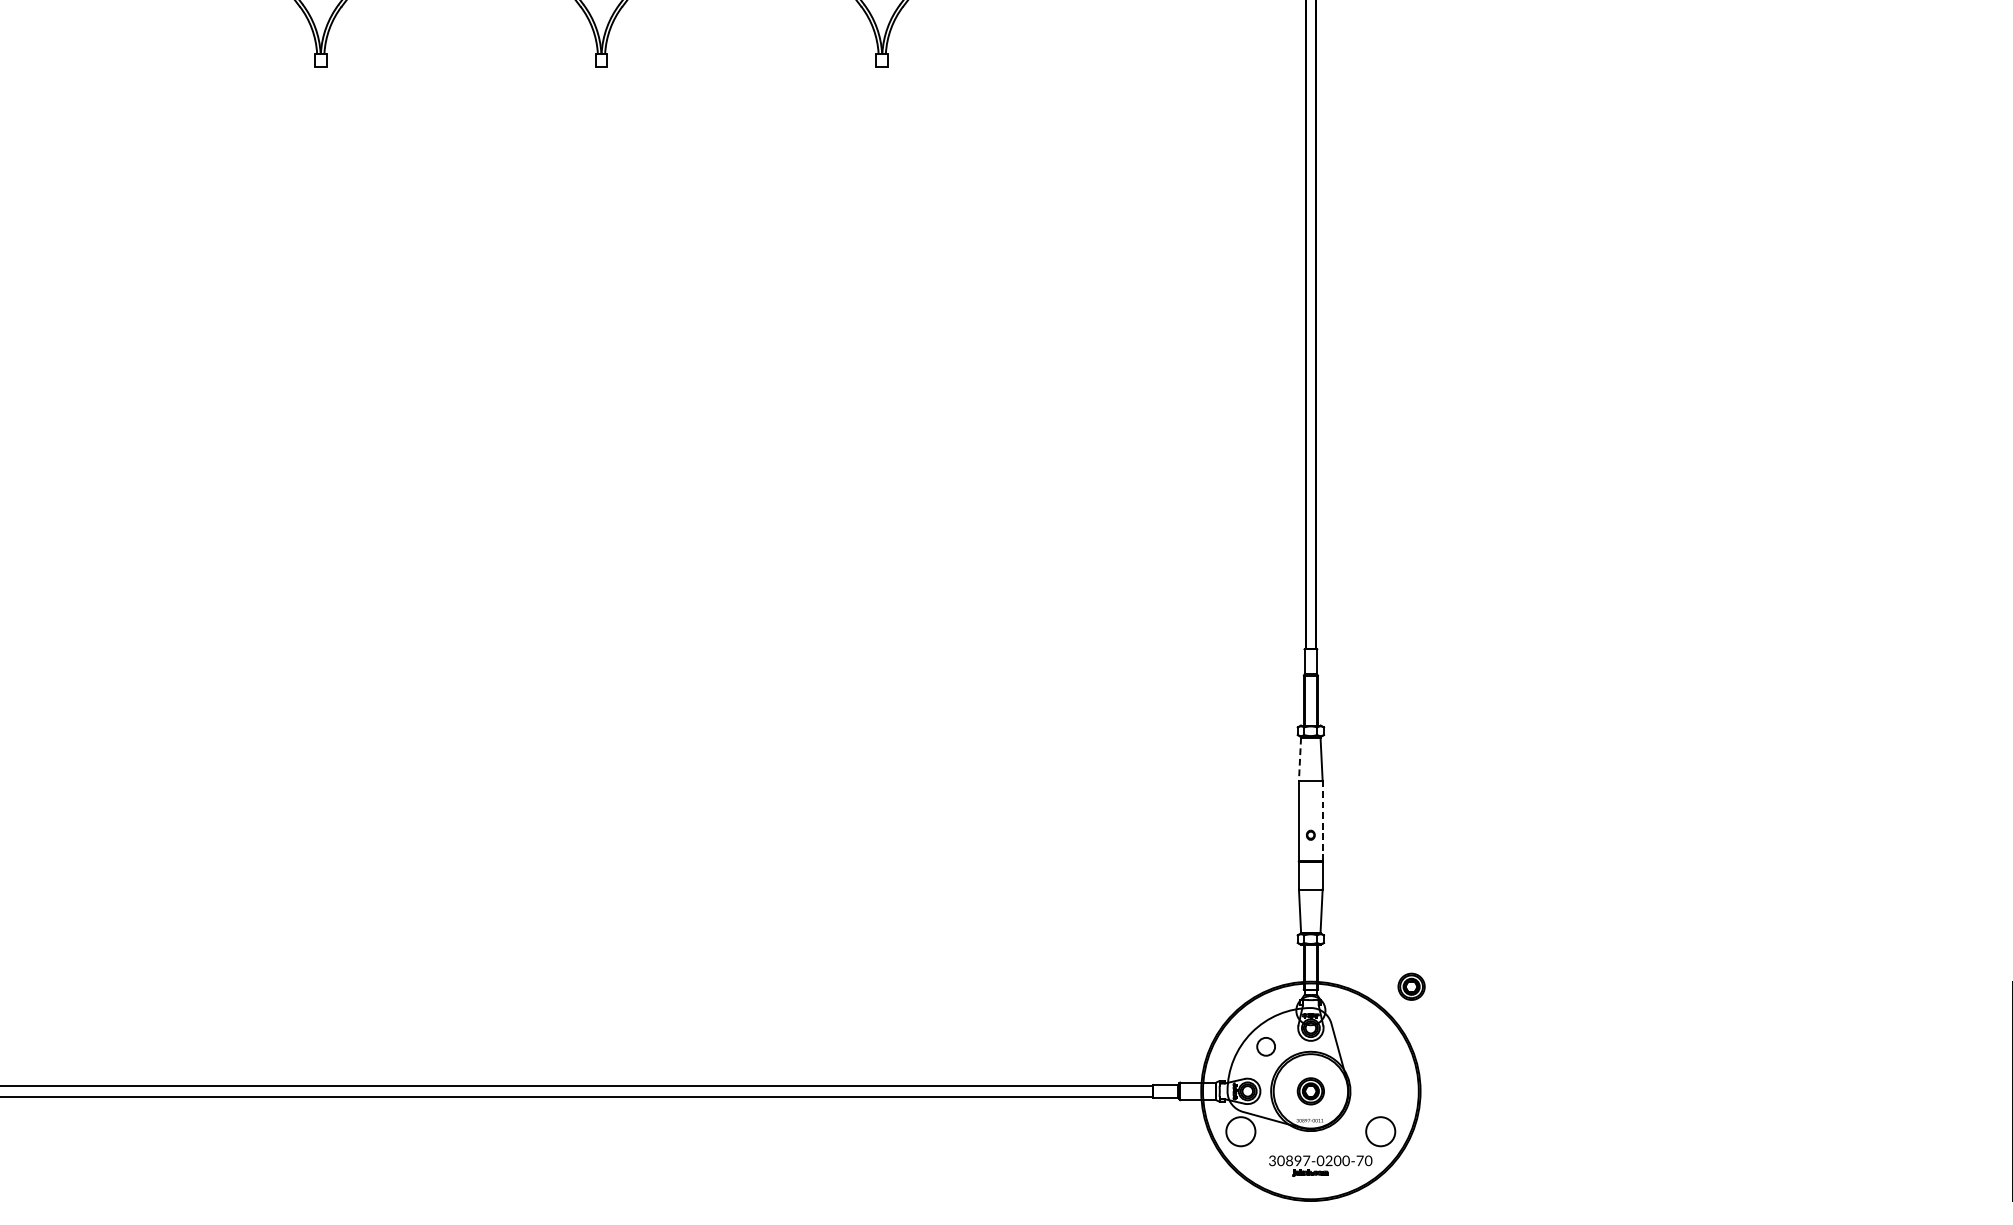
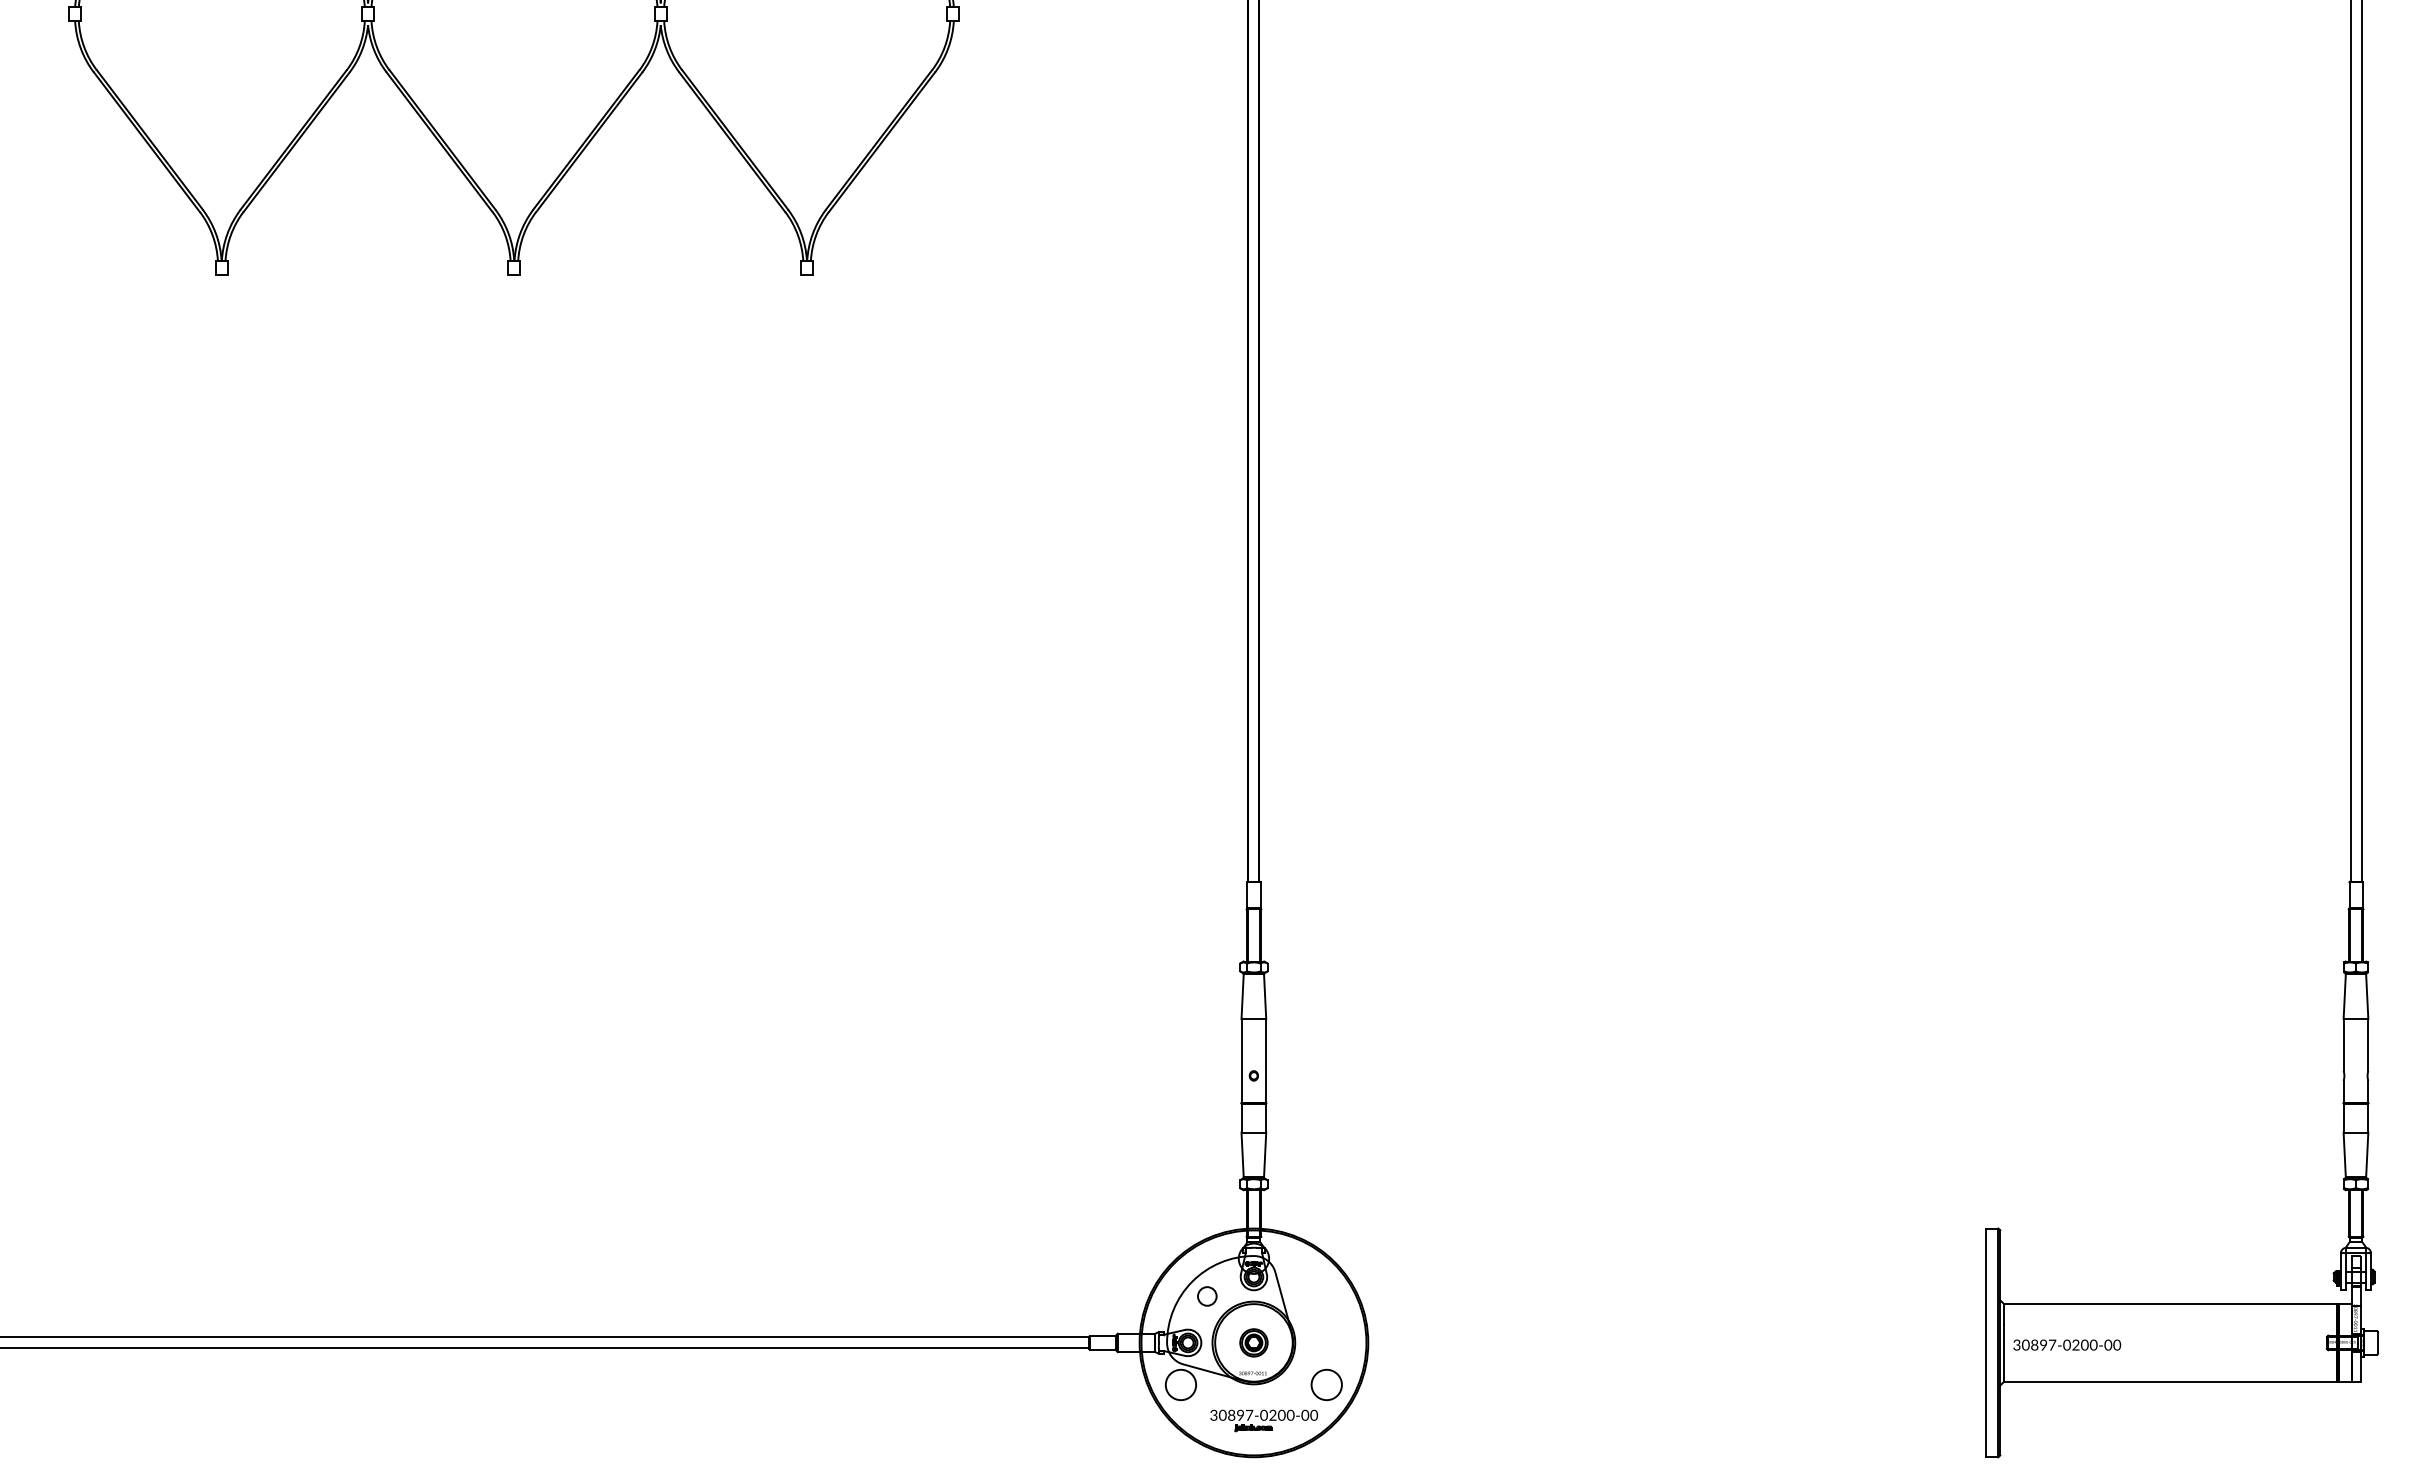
line: (1299, 760) -> (1242, 997), dashed -> solid
line: (1322, 821) -> (1266, 1061), dashed -> solid
part: (1411, 986) -> (1358, 1233), removed
text: (1360, 1160) -> (1305, 1414), 30897-0200-70 -> 30897-0200-00

